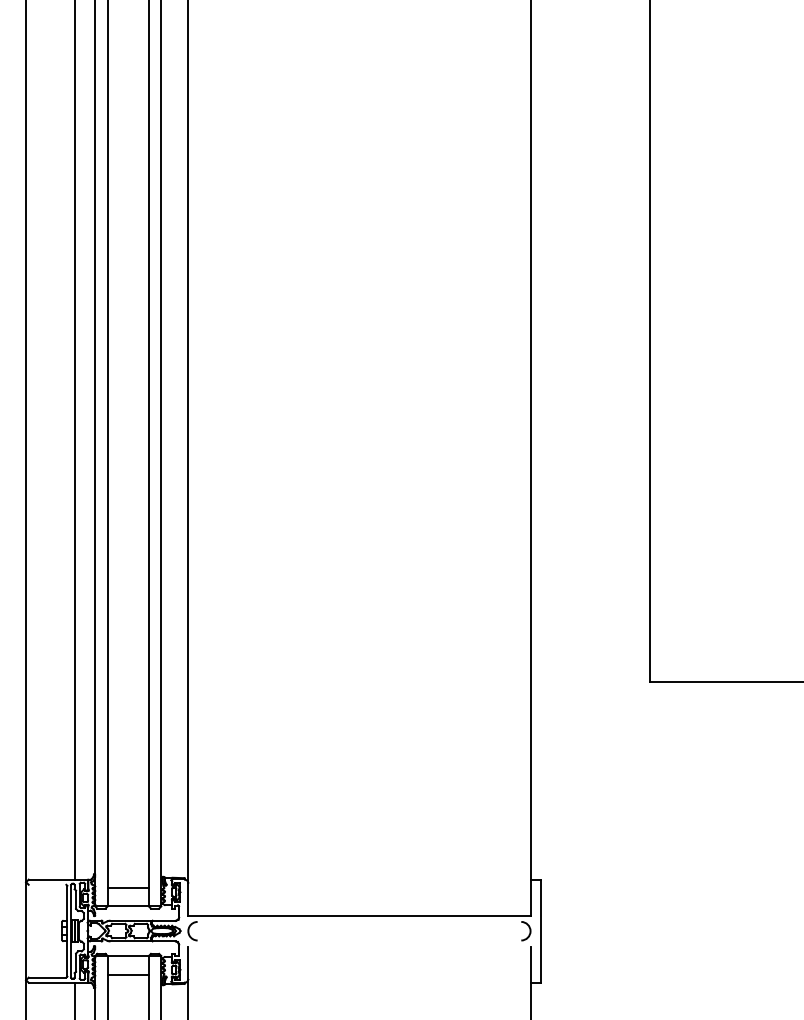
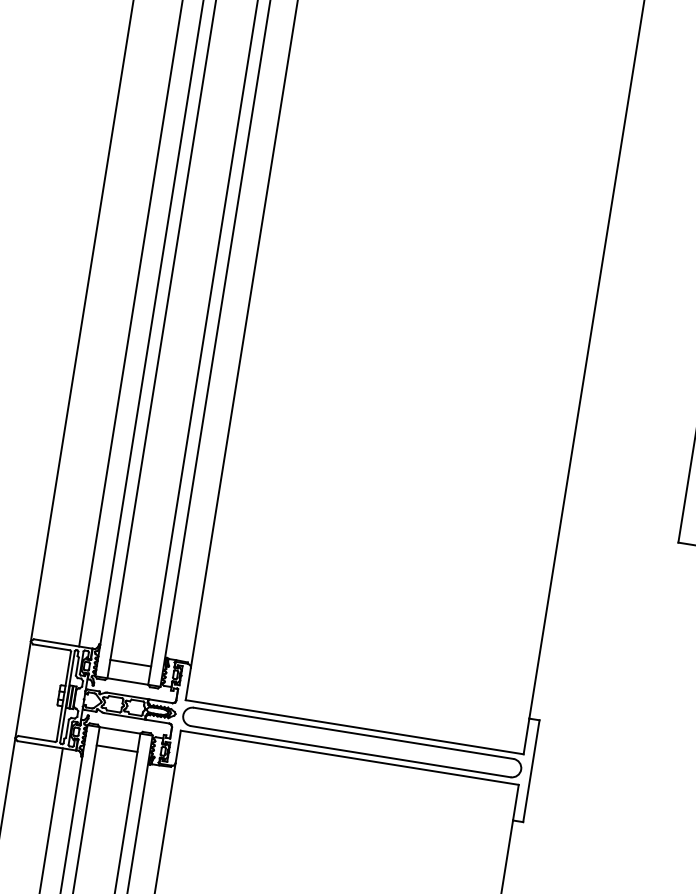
line: (47, 884) -> (51, 647), added
line: (359, 921) -> (353, 732), added
line: (359, 940) -> (350, 751), added
line: (359, 946) -> (349, 757), added

